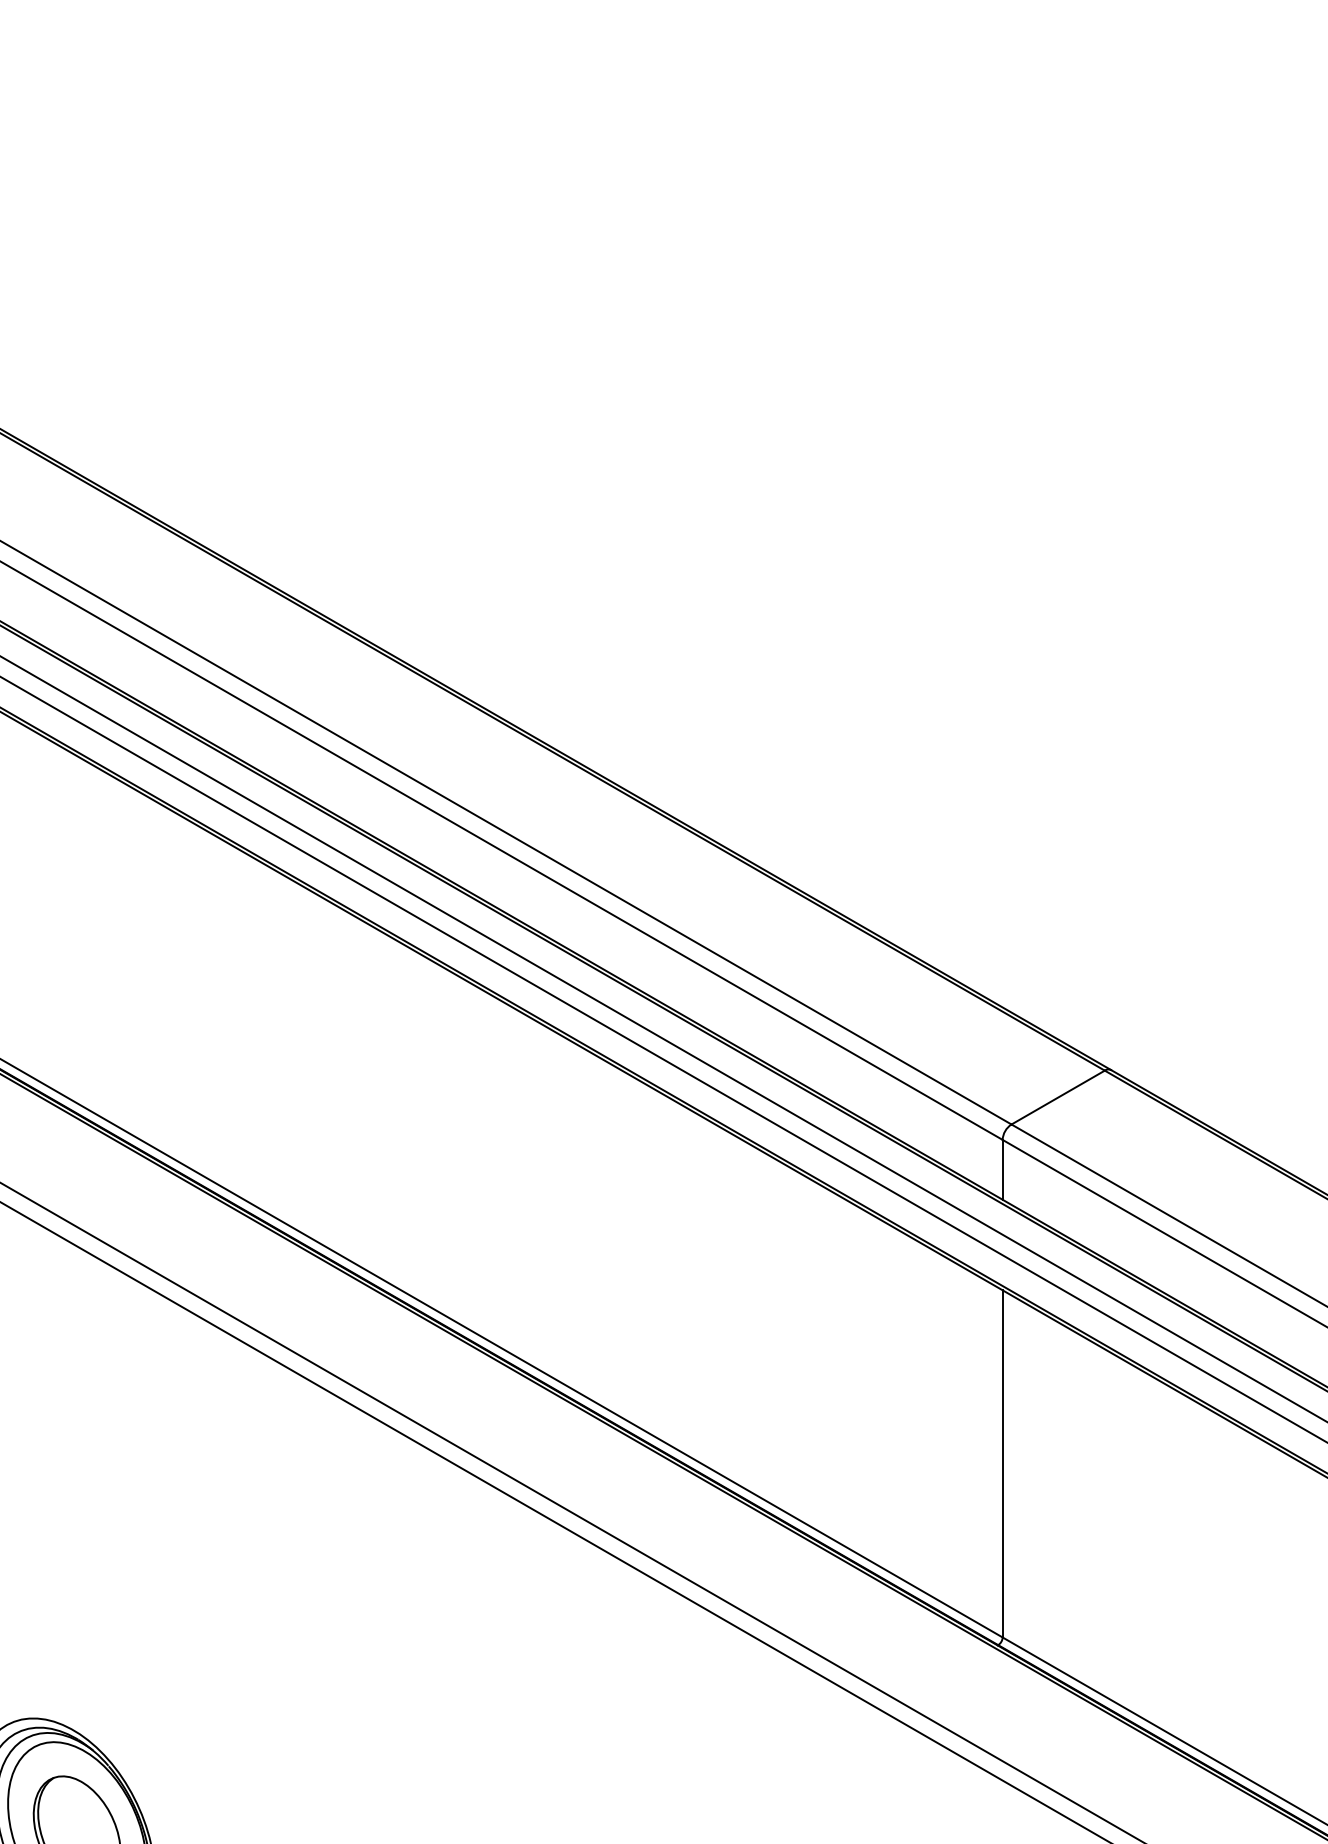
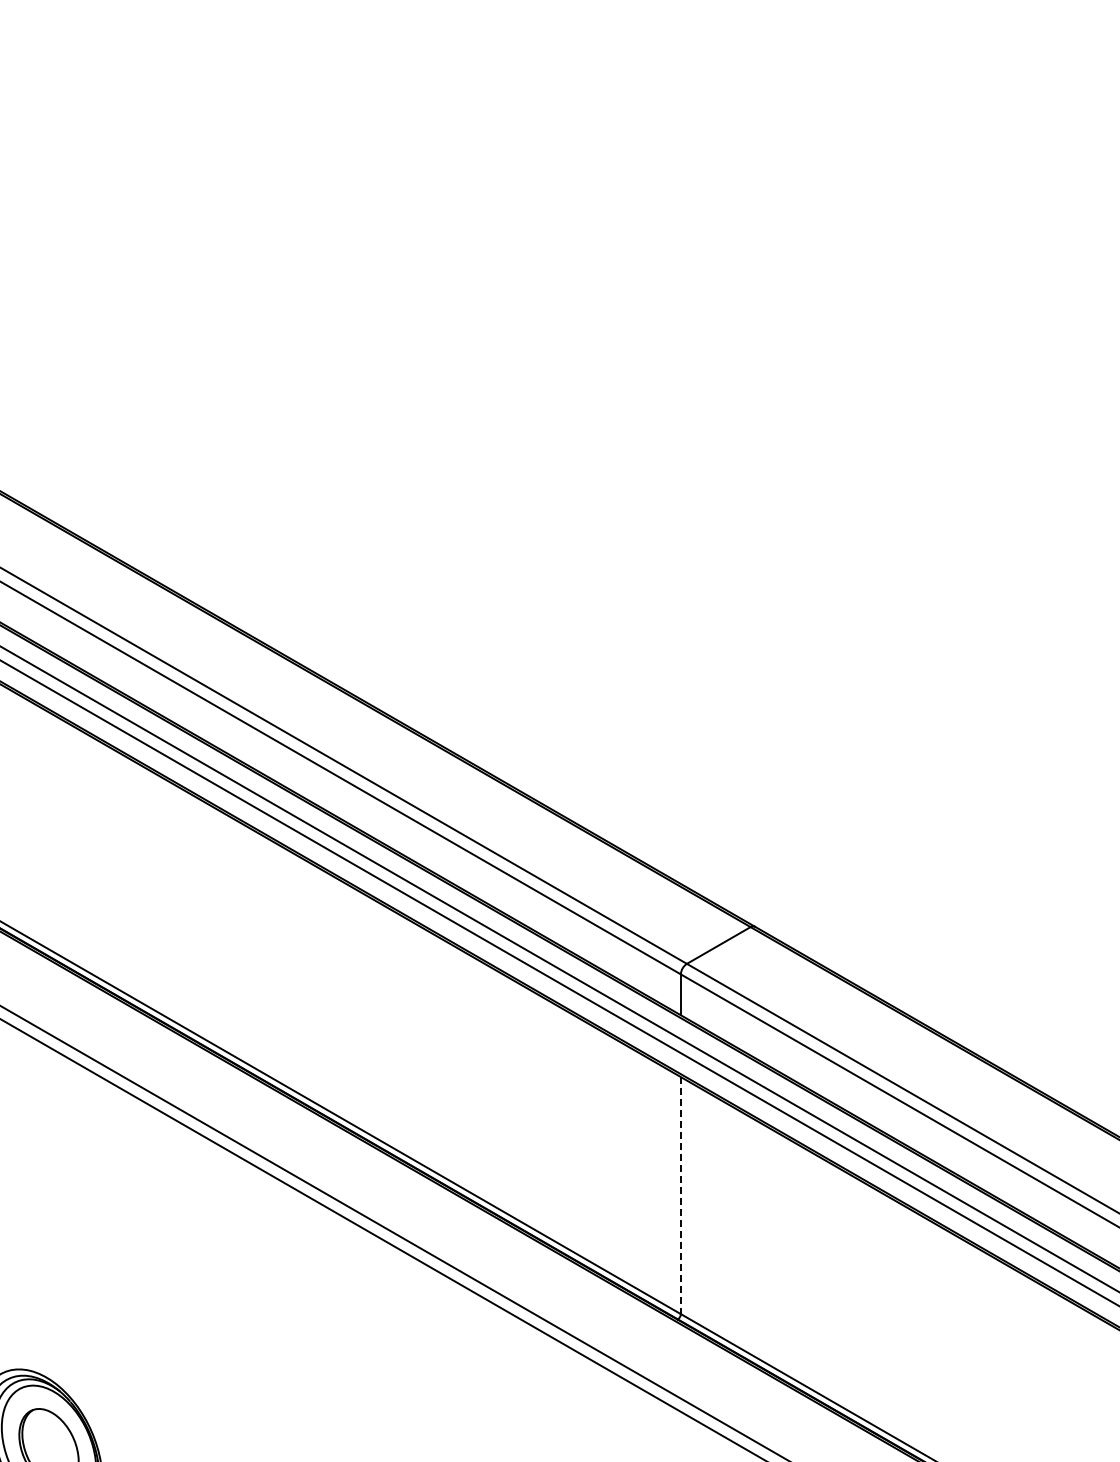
line: (1002, 1463) -> (680, 1195), solid -> dashed

